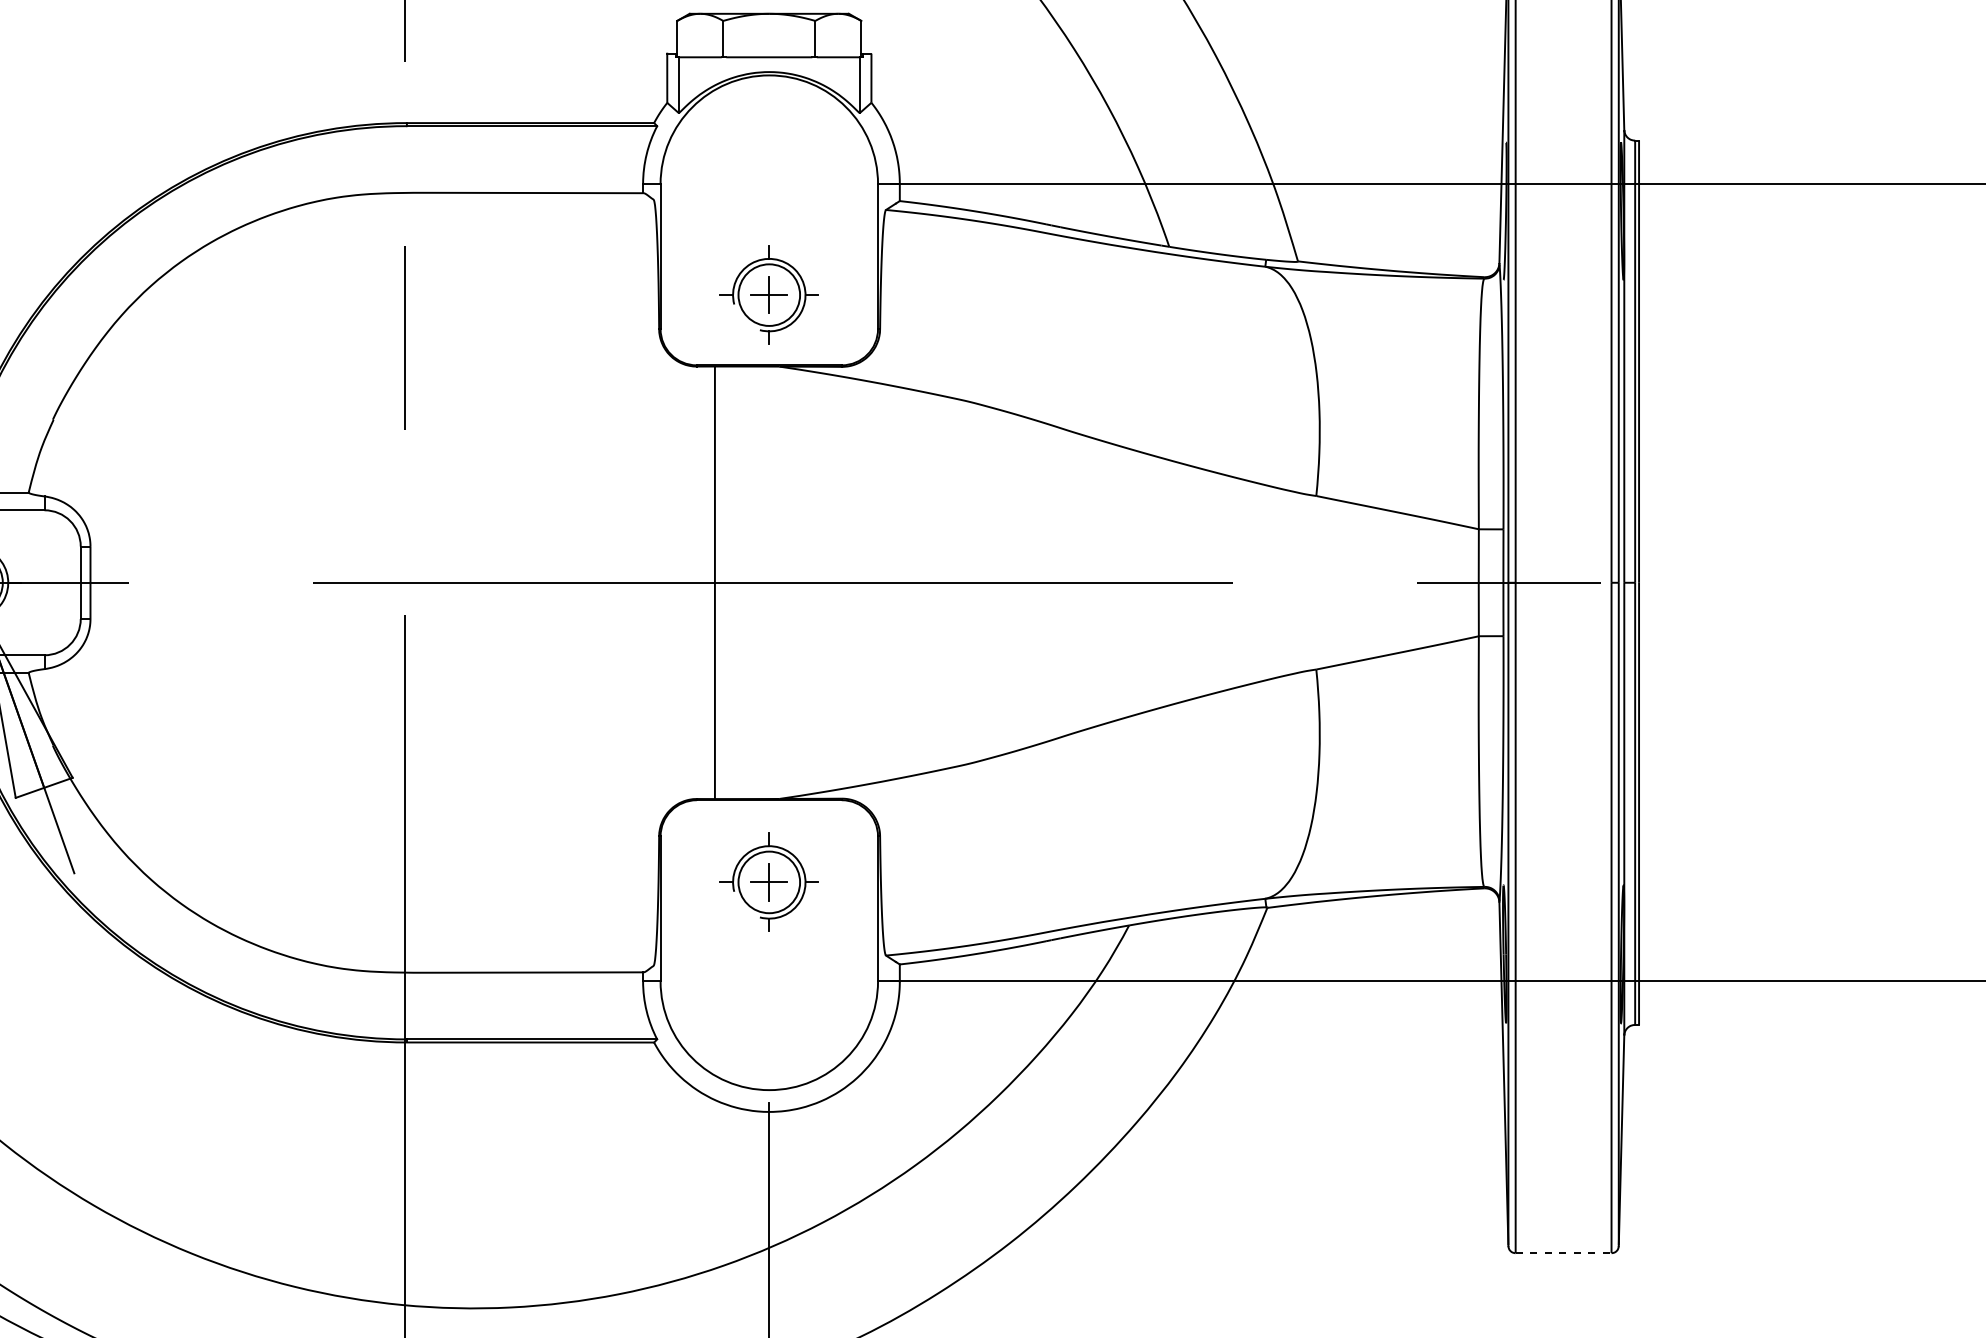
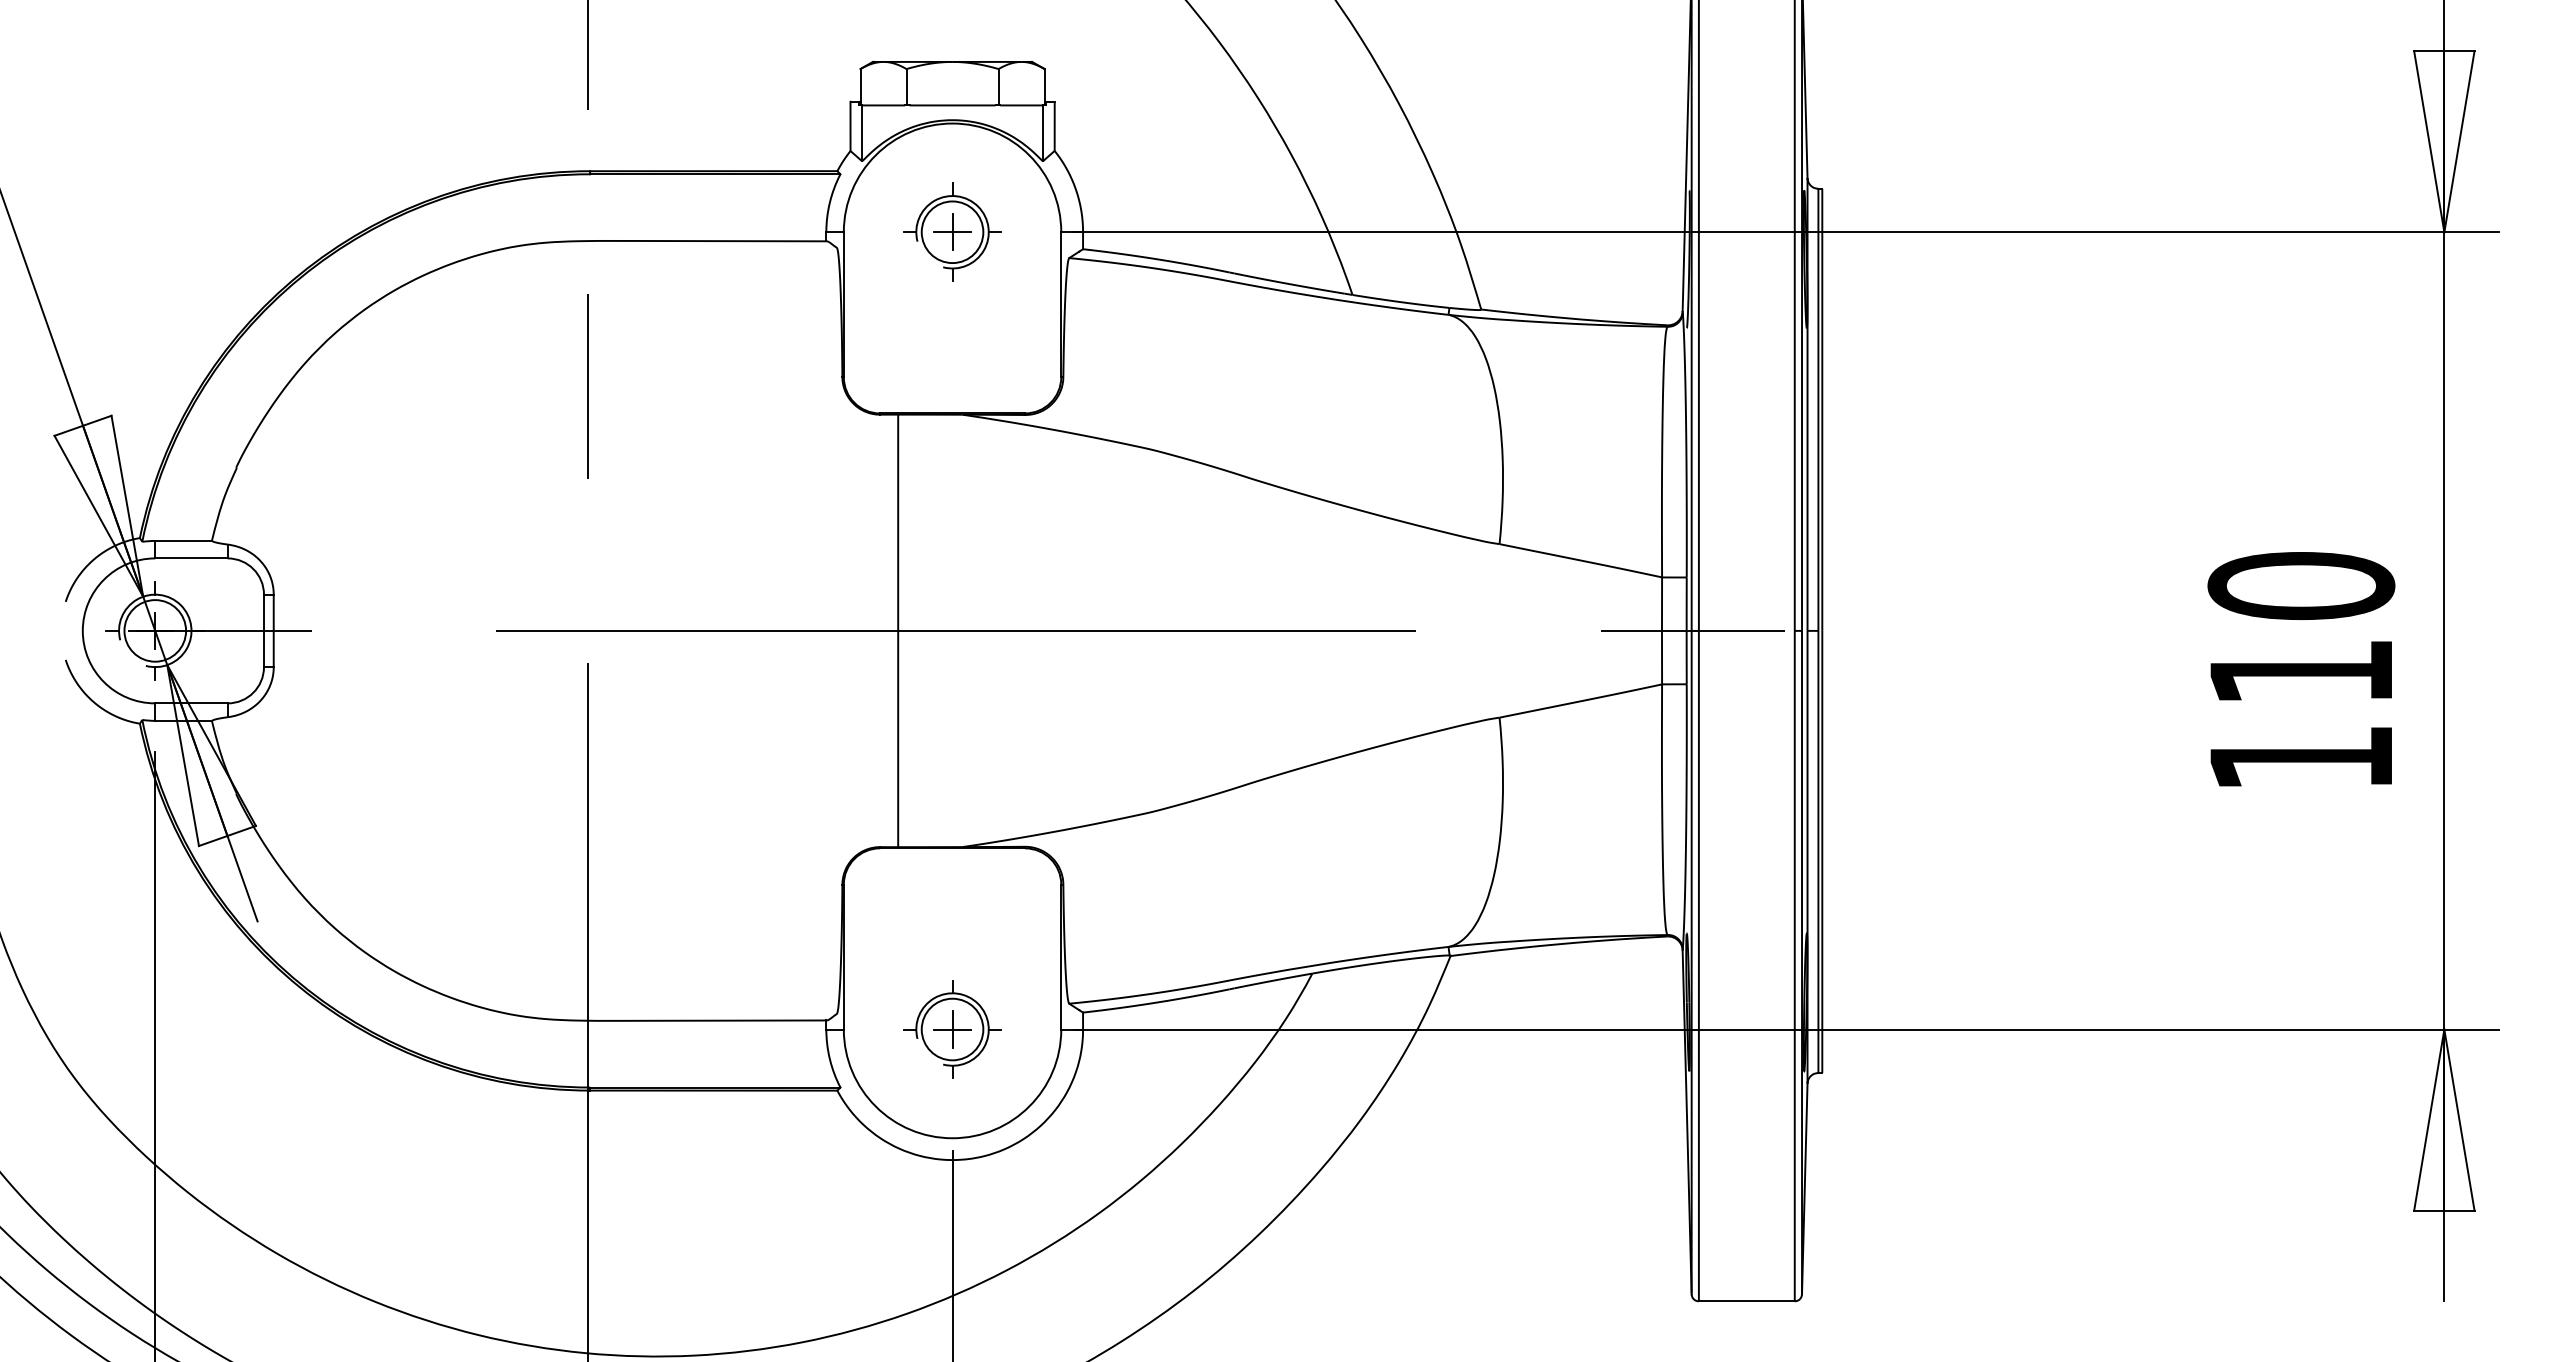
part: (769, 294) -> (952, 231), moved
part: (769, 882) -> (952, 1029), moved
line: (1563, 1253) -> (1746, 1301), dashed -> solid

